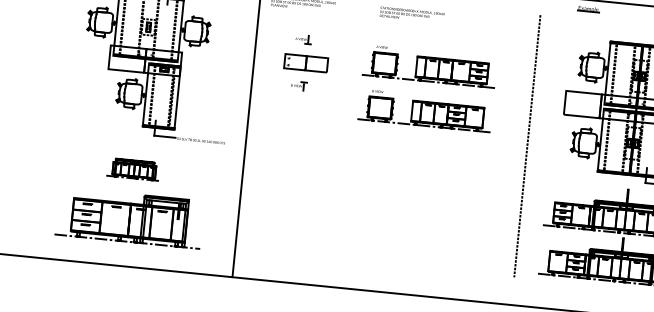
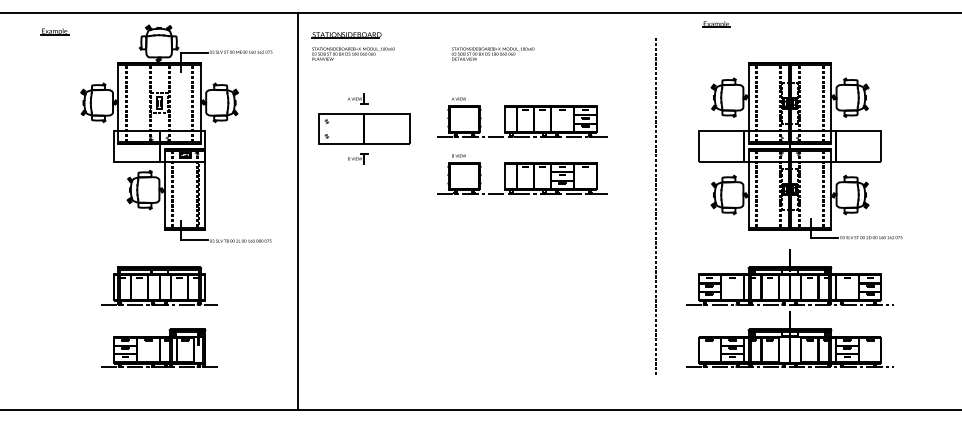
part: (306, 62) -> (364, 128), size x1.67
part: (134, 169) -> (159, 285), size x1.67
part: (129, 217) -> (159, 347), size x0.62

